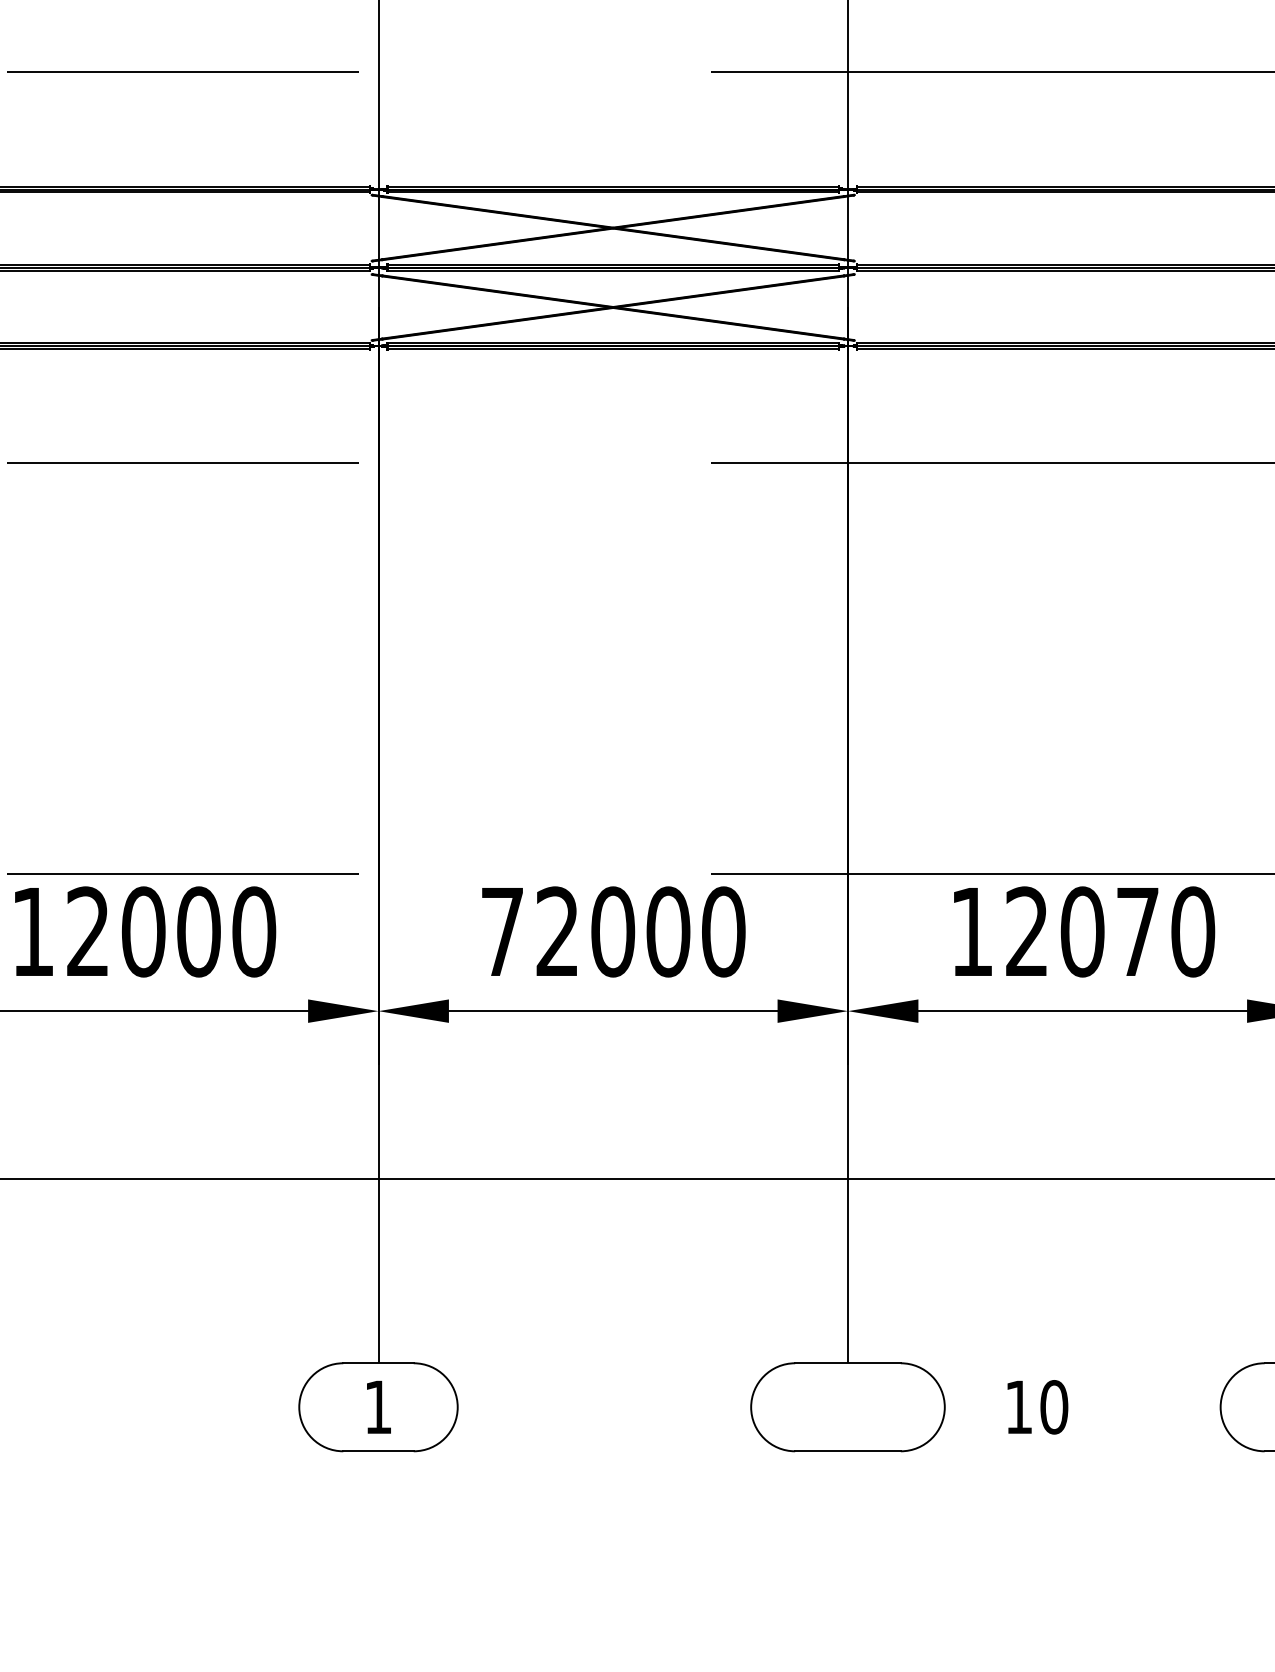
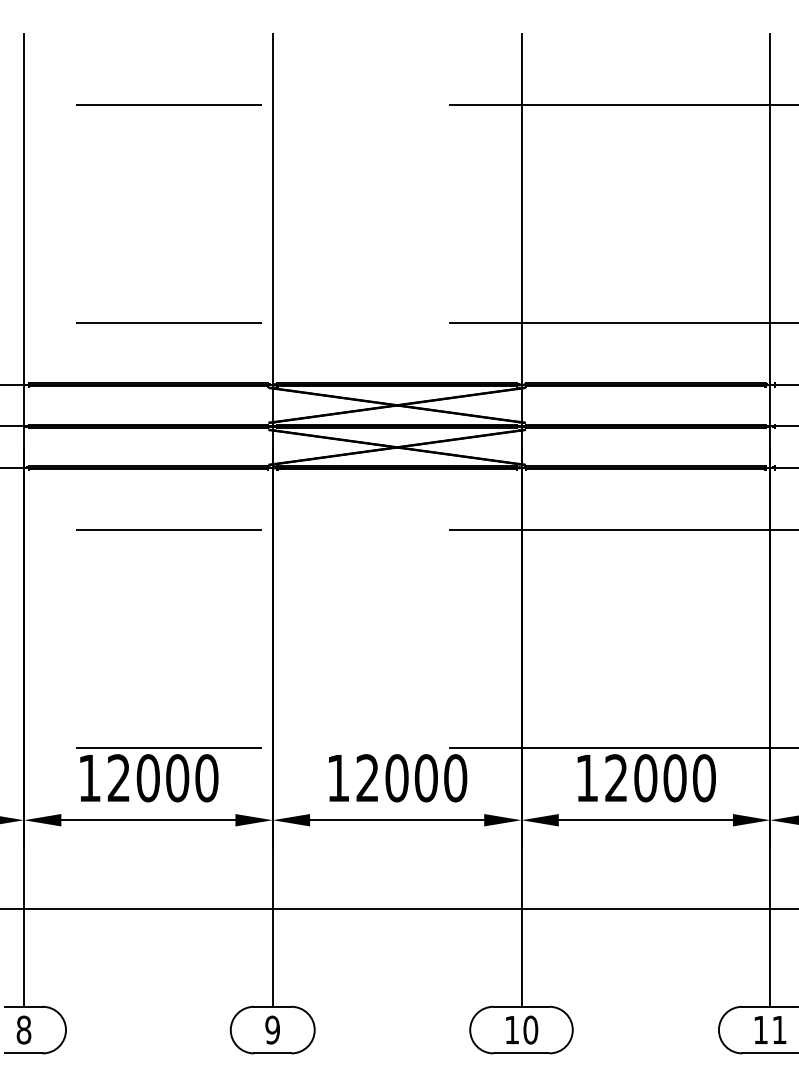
text: (502, 932) -> (338, 778), 72000 -> 12000
text: (1136, 932) -> (674, 778), 12070 -> 12000
text: (377, 1406) -> (272, 1029), 1 -> 9
text: (1038, 1406) -> (522, 1029), moved

